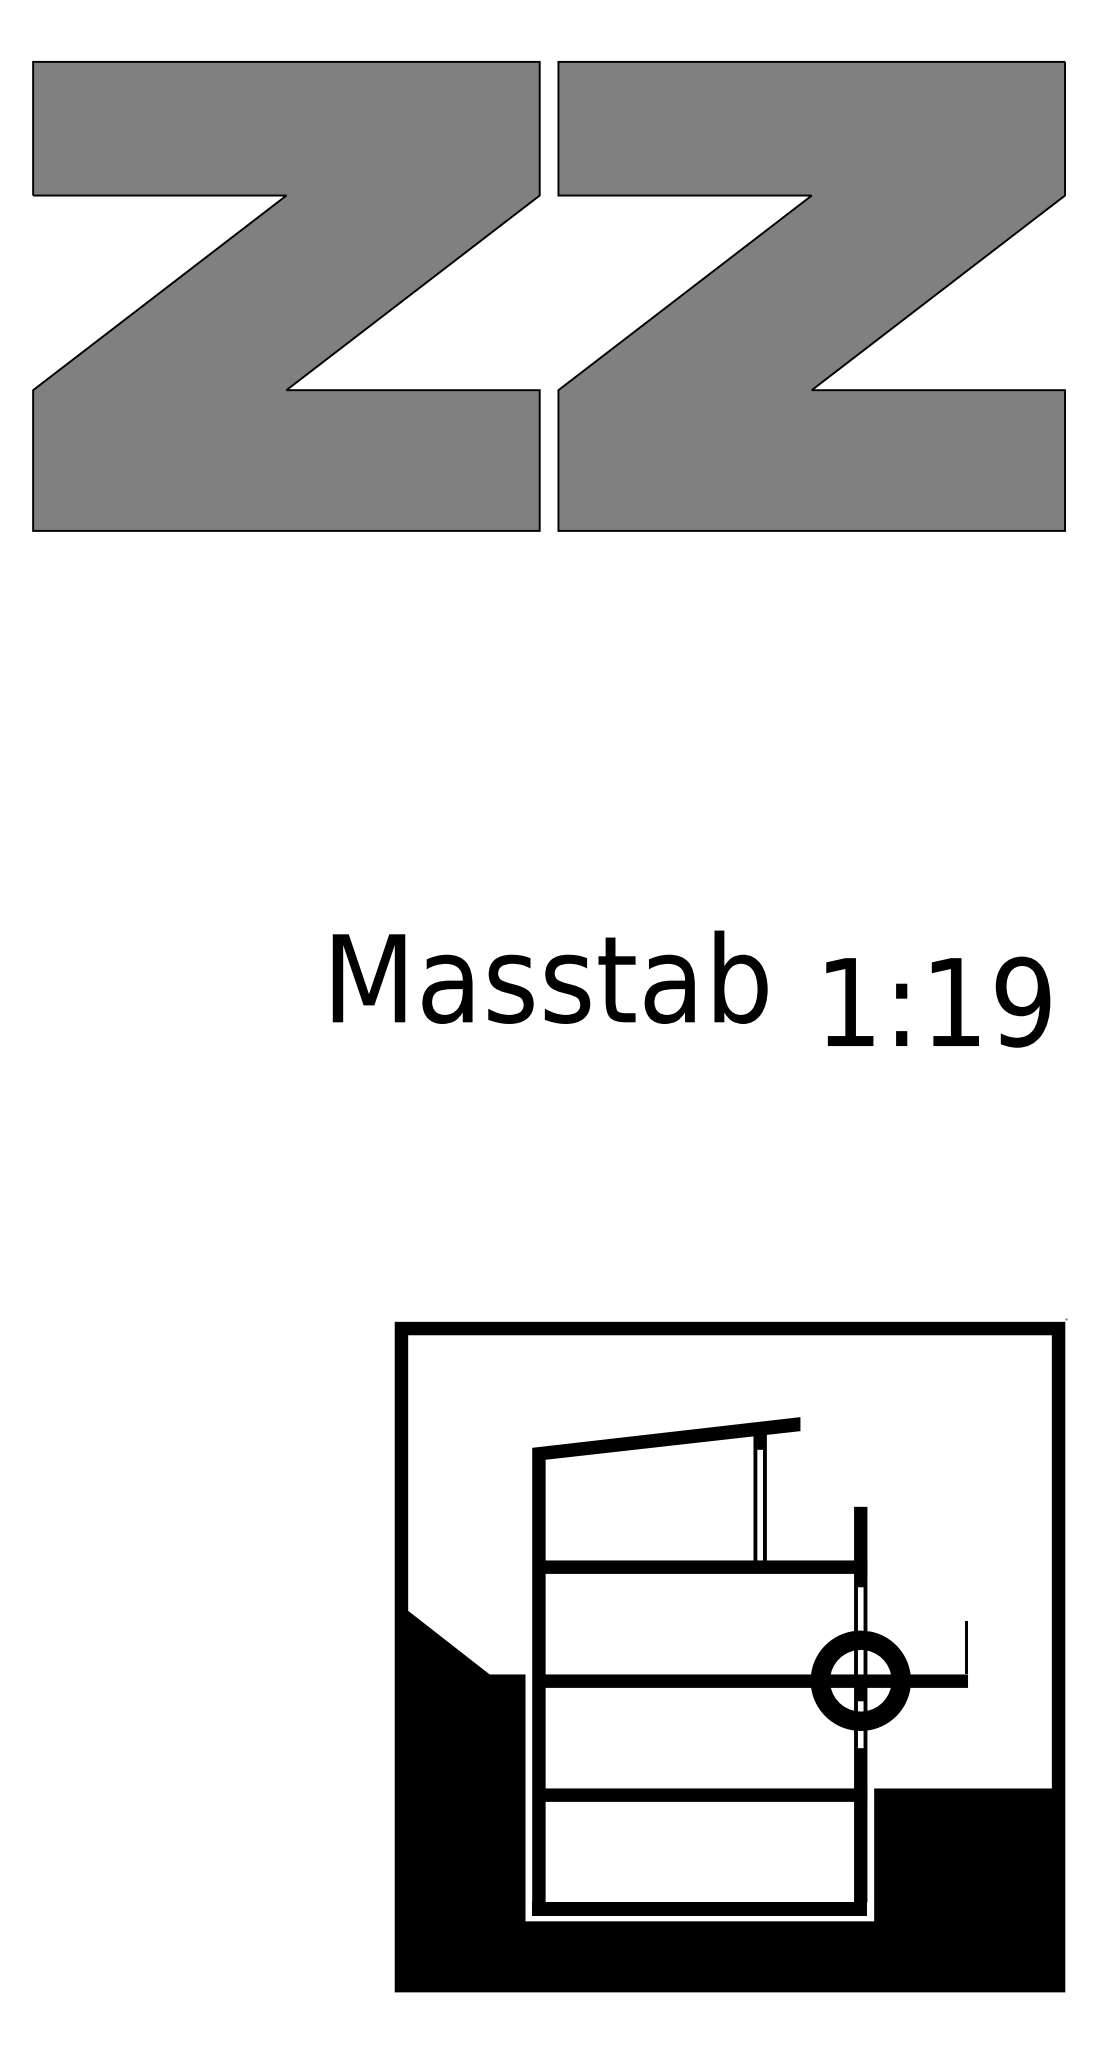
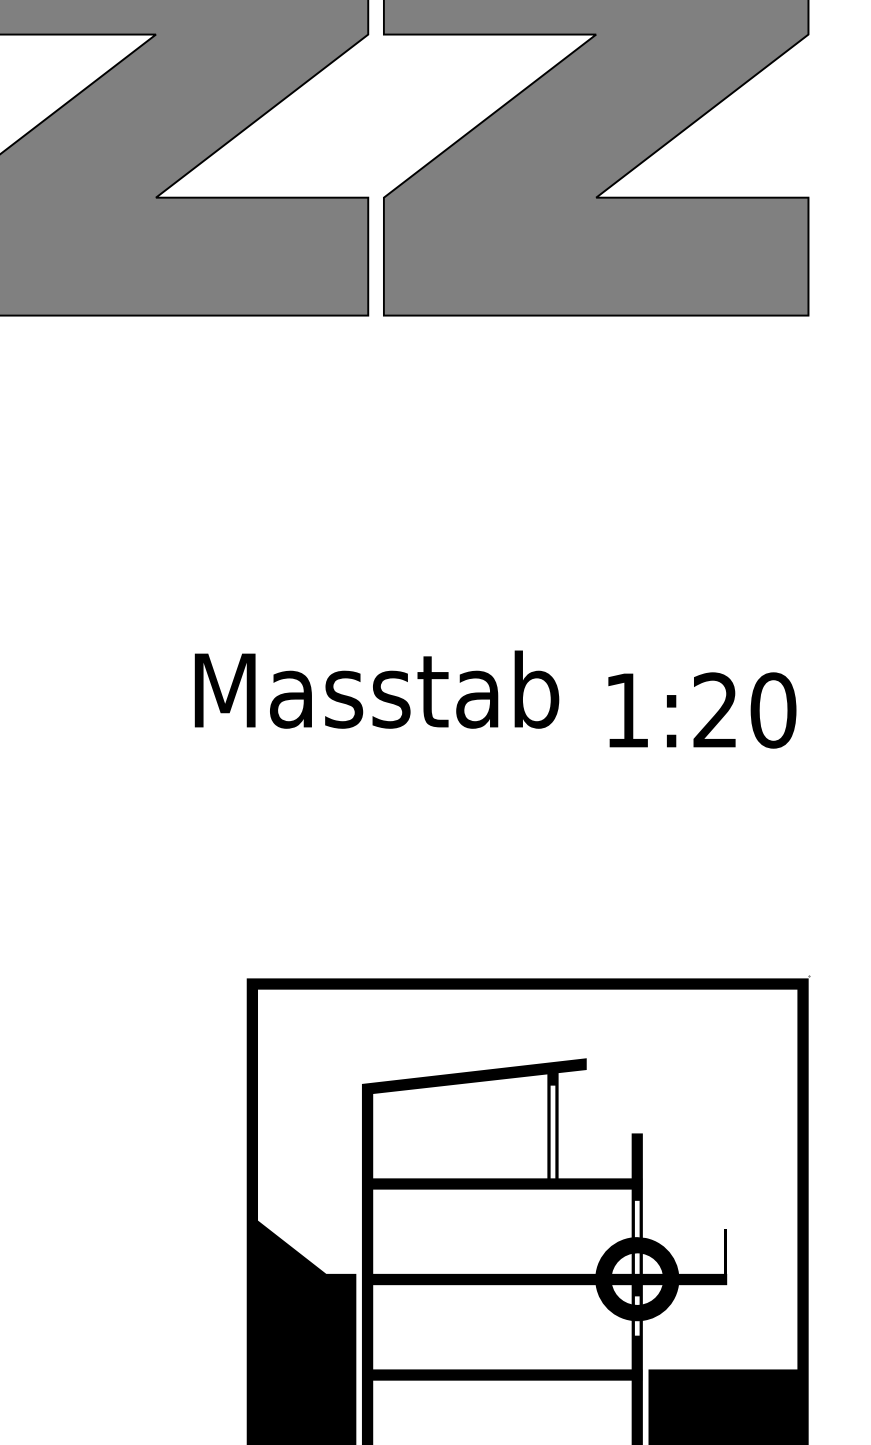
text: (988, 1001) -> (744, 709), 1:19 -> 1:20

